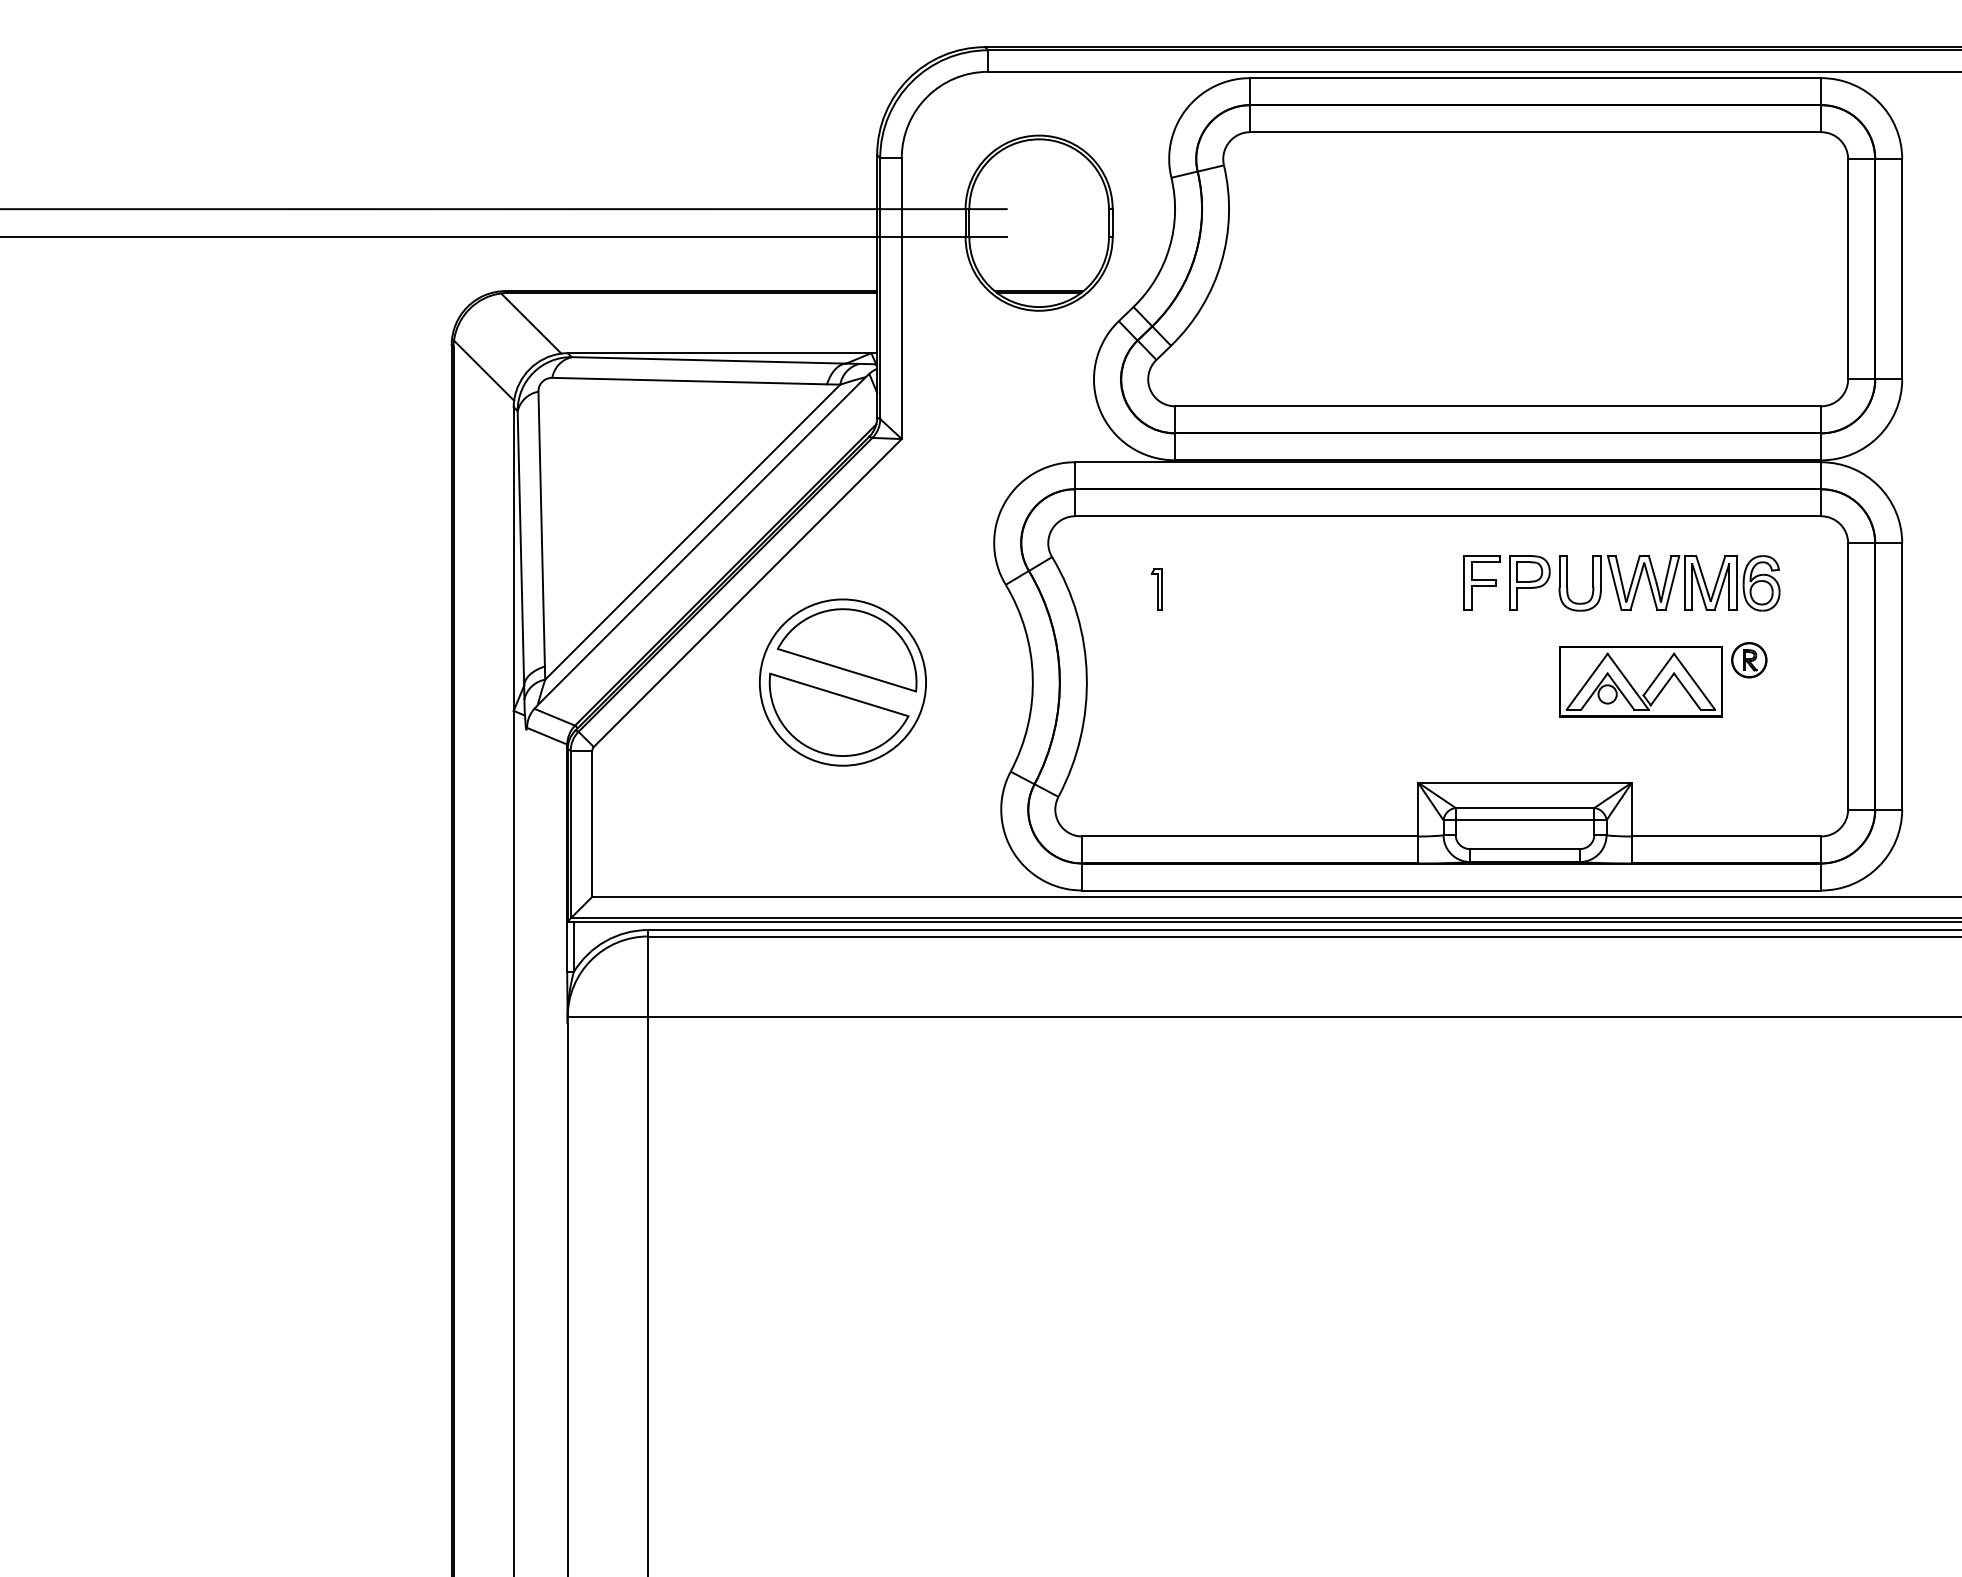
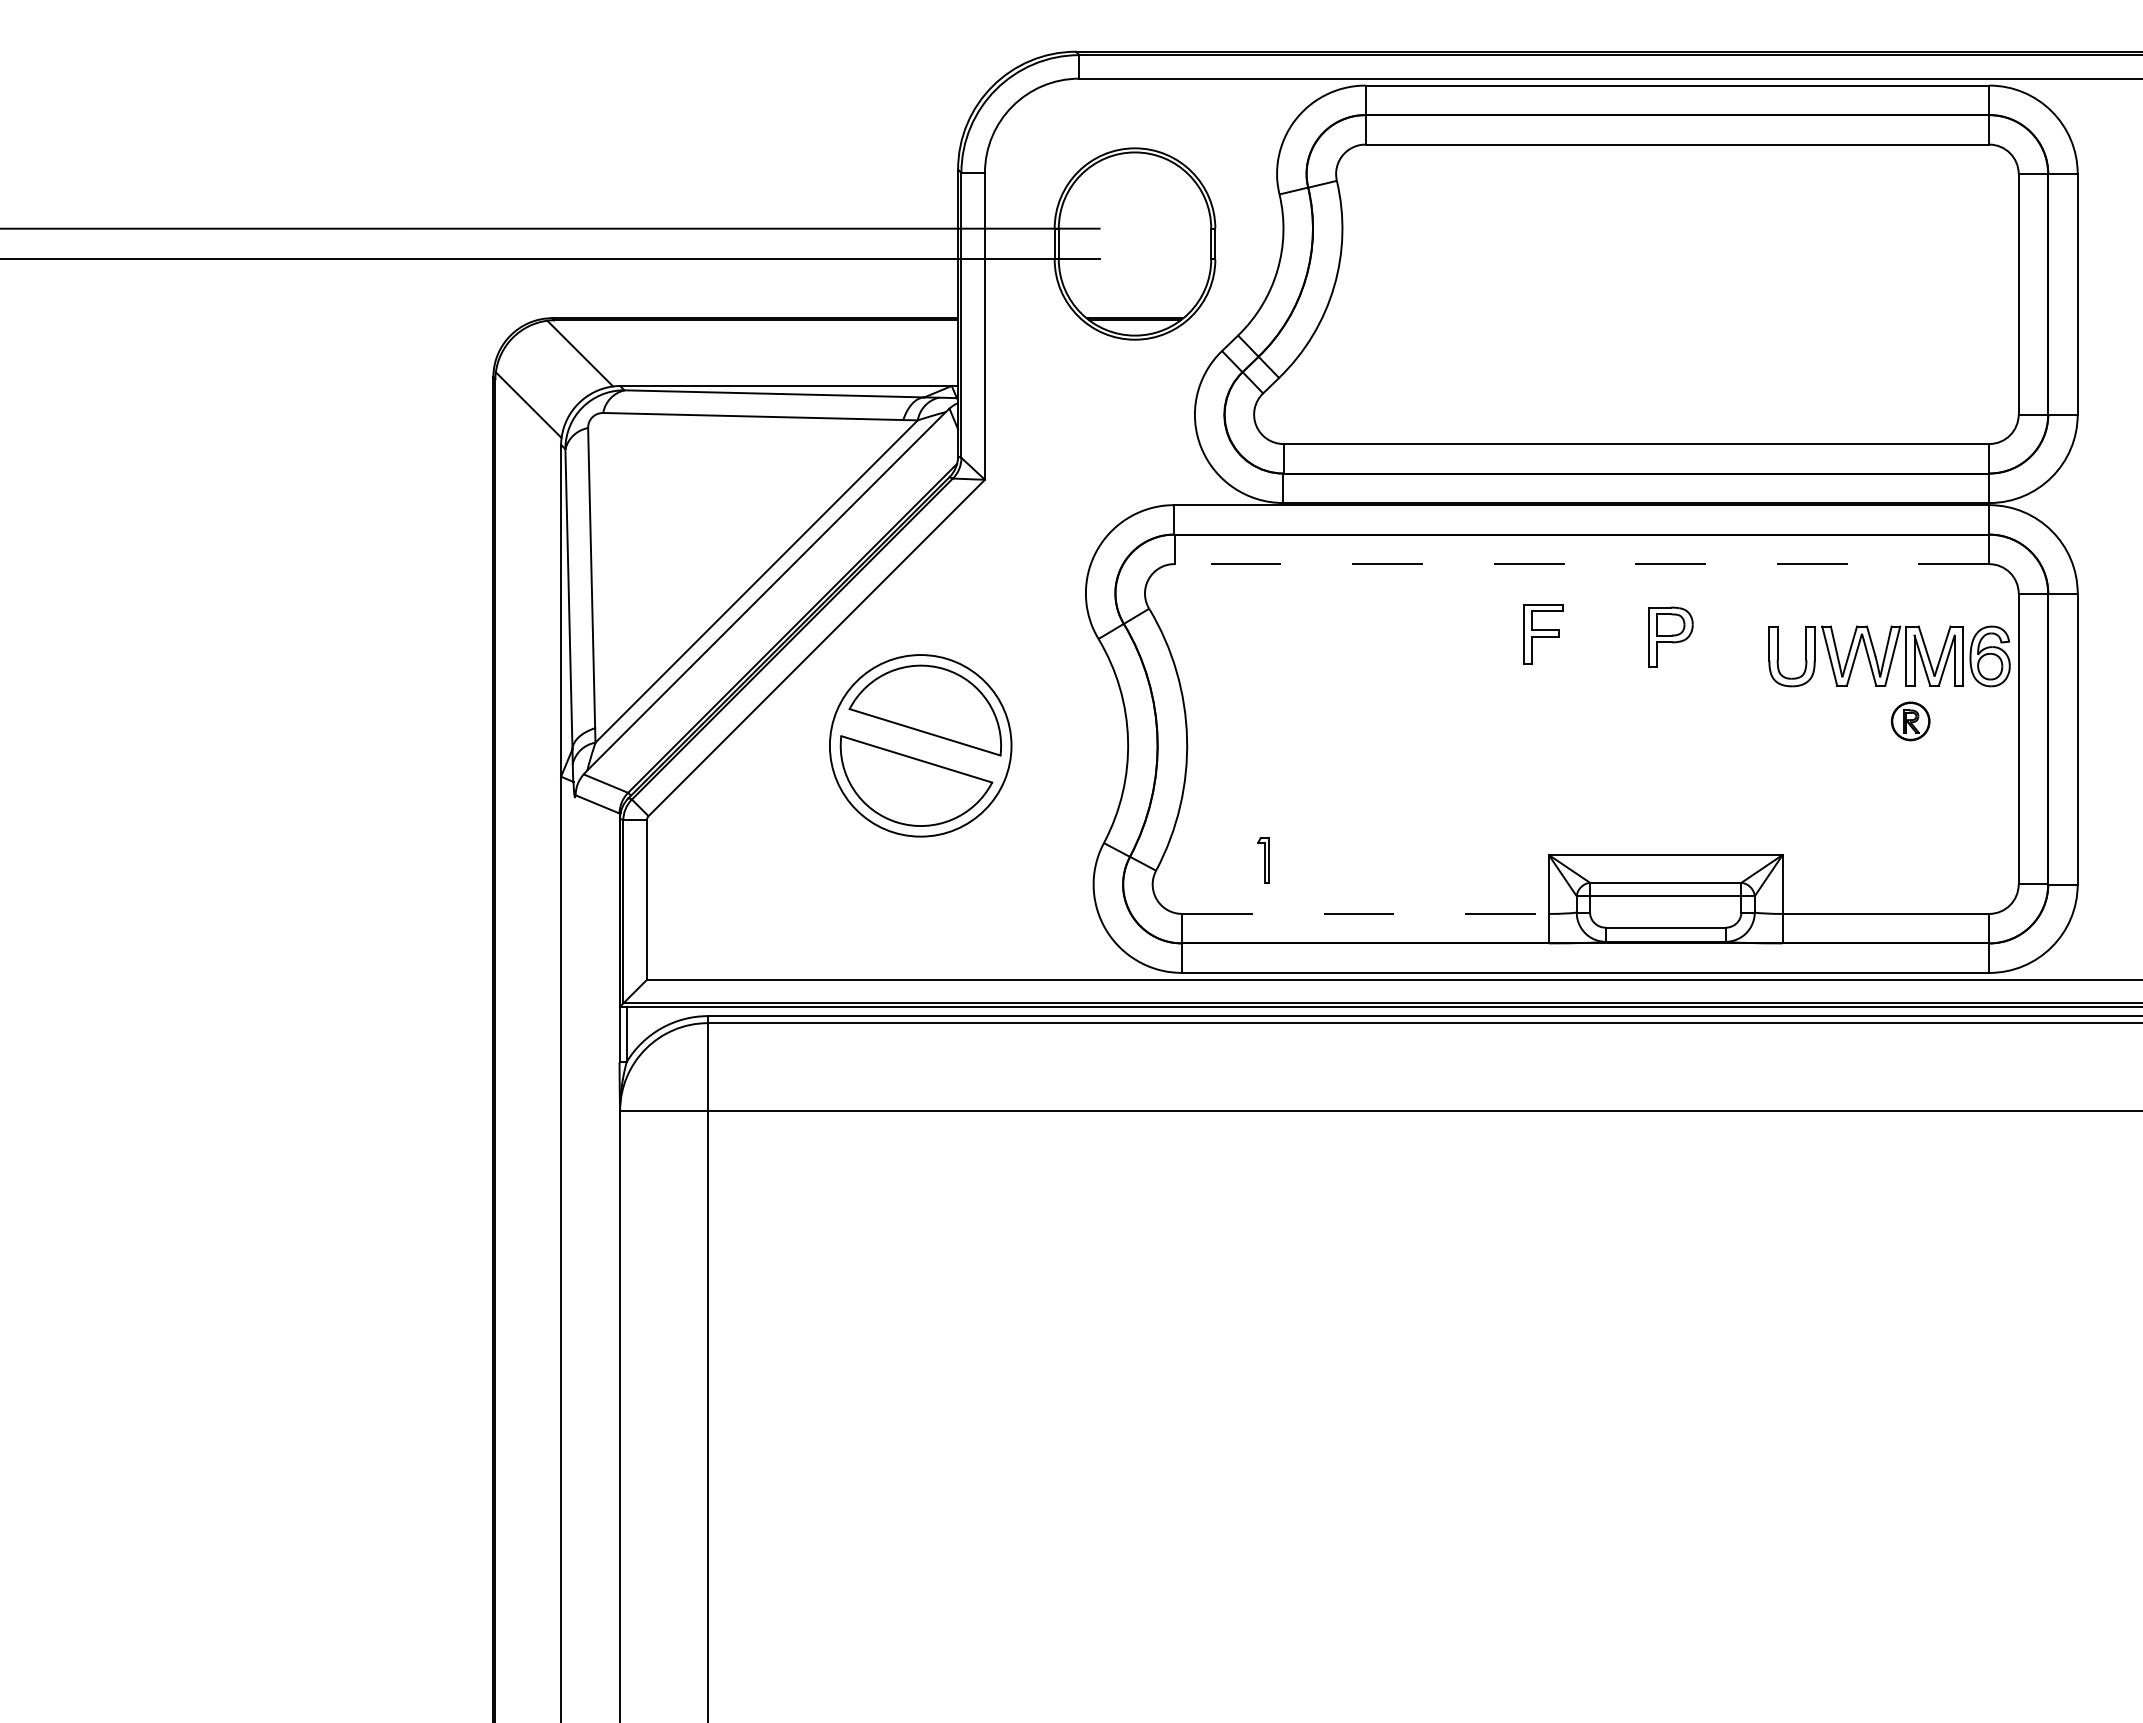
line: (1447, 516) -> (1581, 564), solid -> dashed
part: (1481, 583) -> (1543, 634), moved
part: (1669, 583) -> (1889, 656), moved
part: (1156, 589) -> (1263, 860), moved
part: (1641, 681) -> (1792, 744), removed
line: (1250, 836) -> (1365, 913), solid -> dashed

